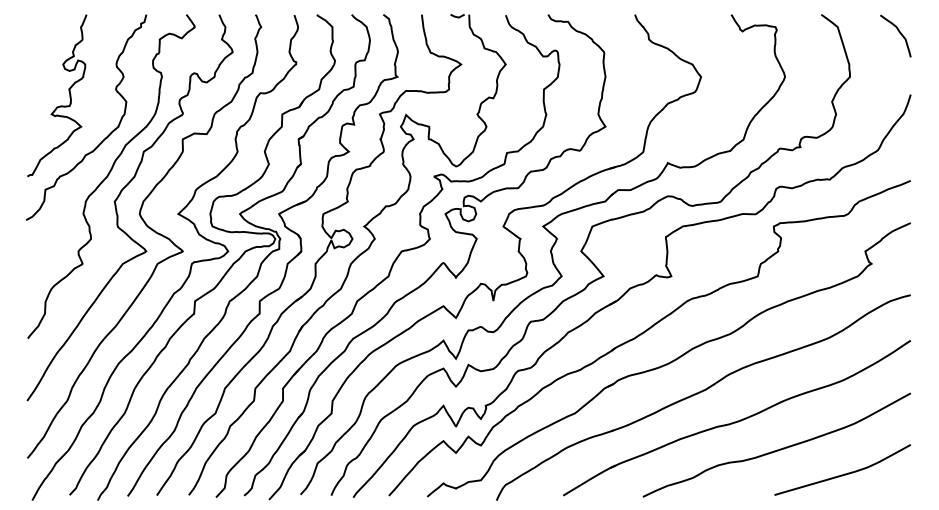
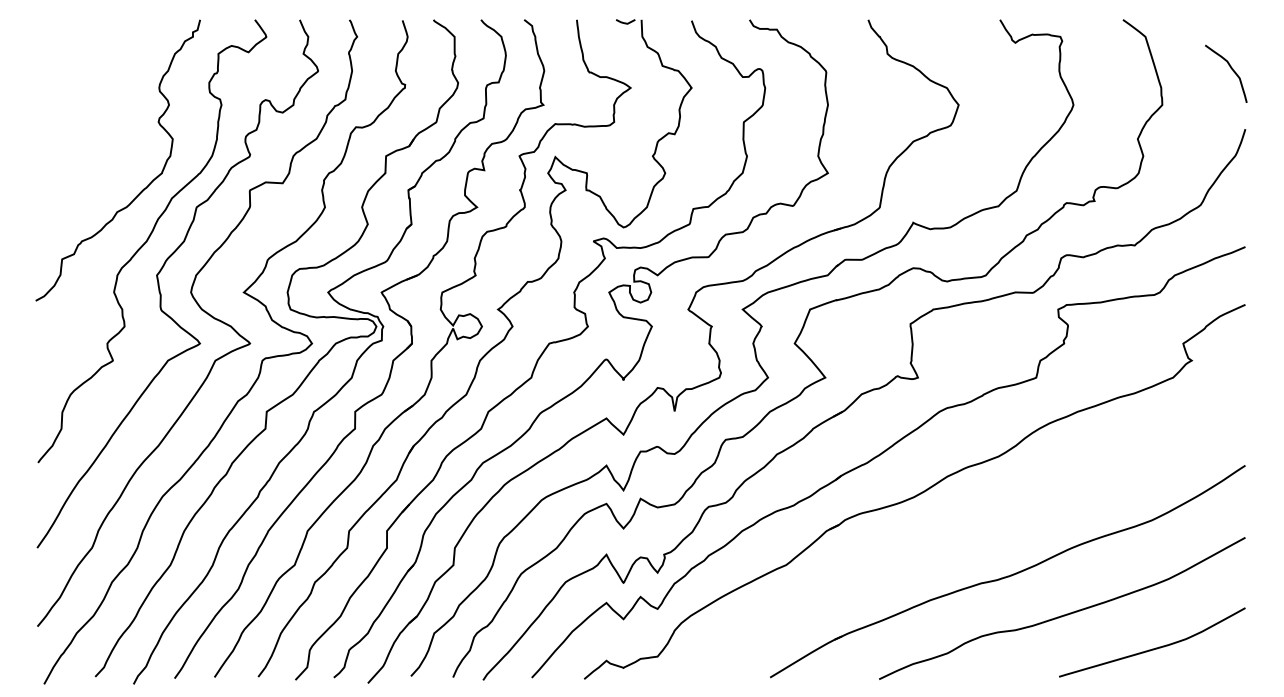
curve: (898, 32) -> (1229, 68), moved
curve: (59, 105) -> (81, 144), removed
part: (703, 397) -> (961, 543), removed

